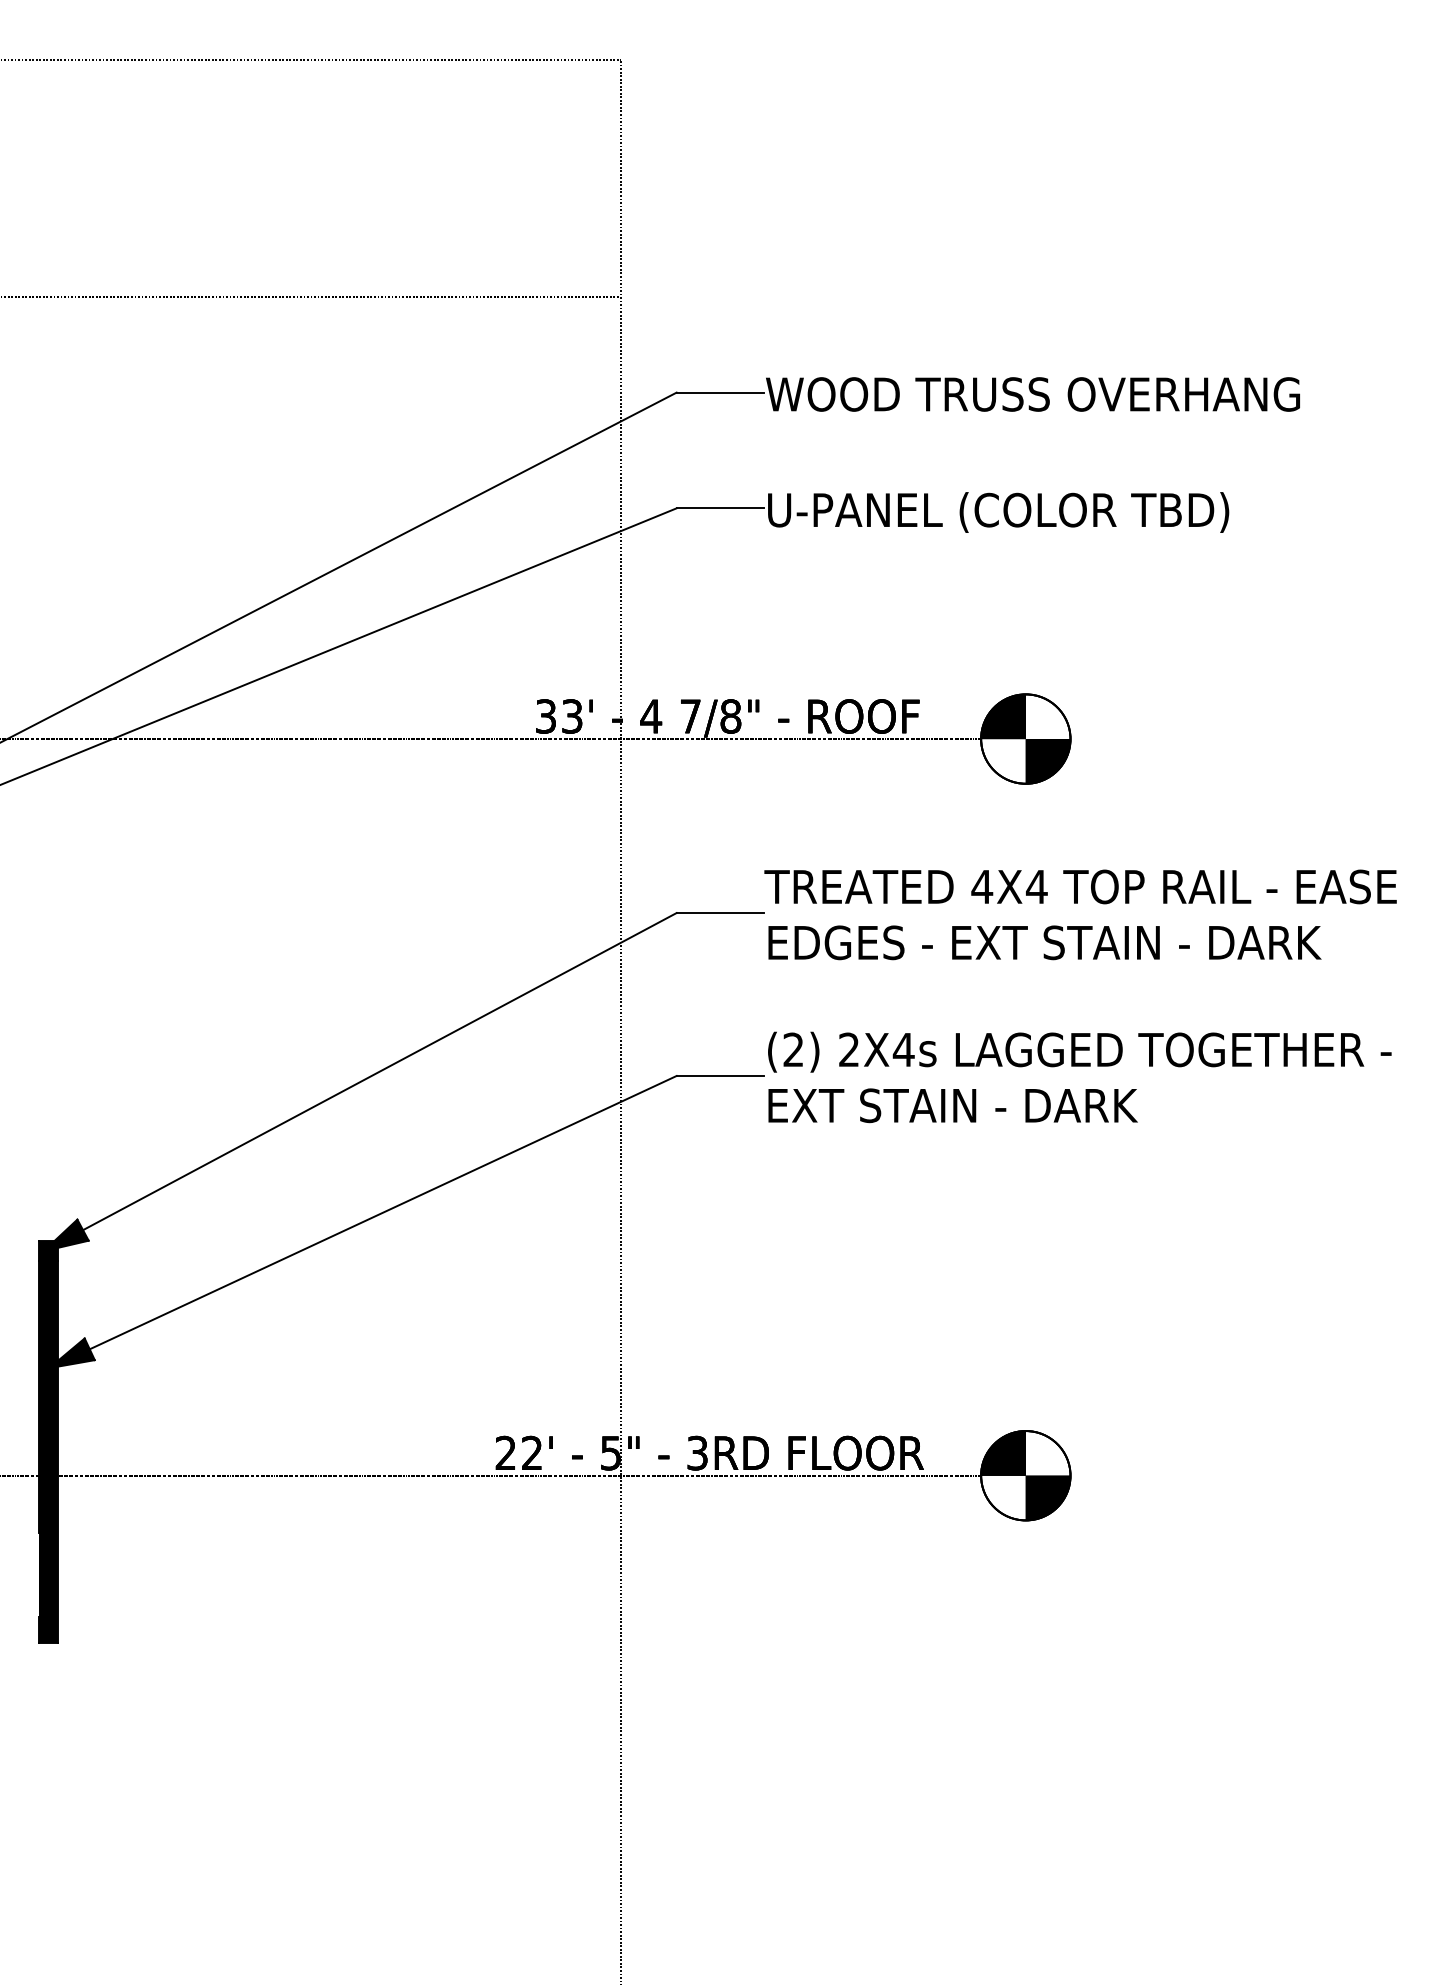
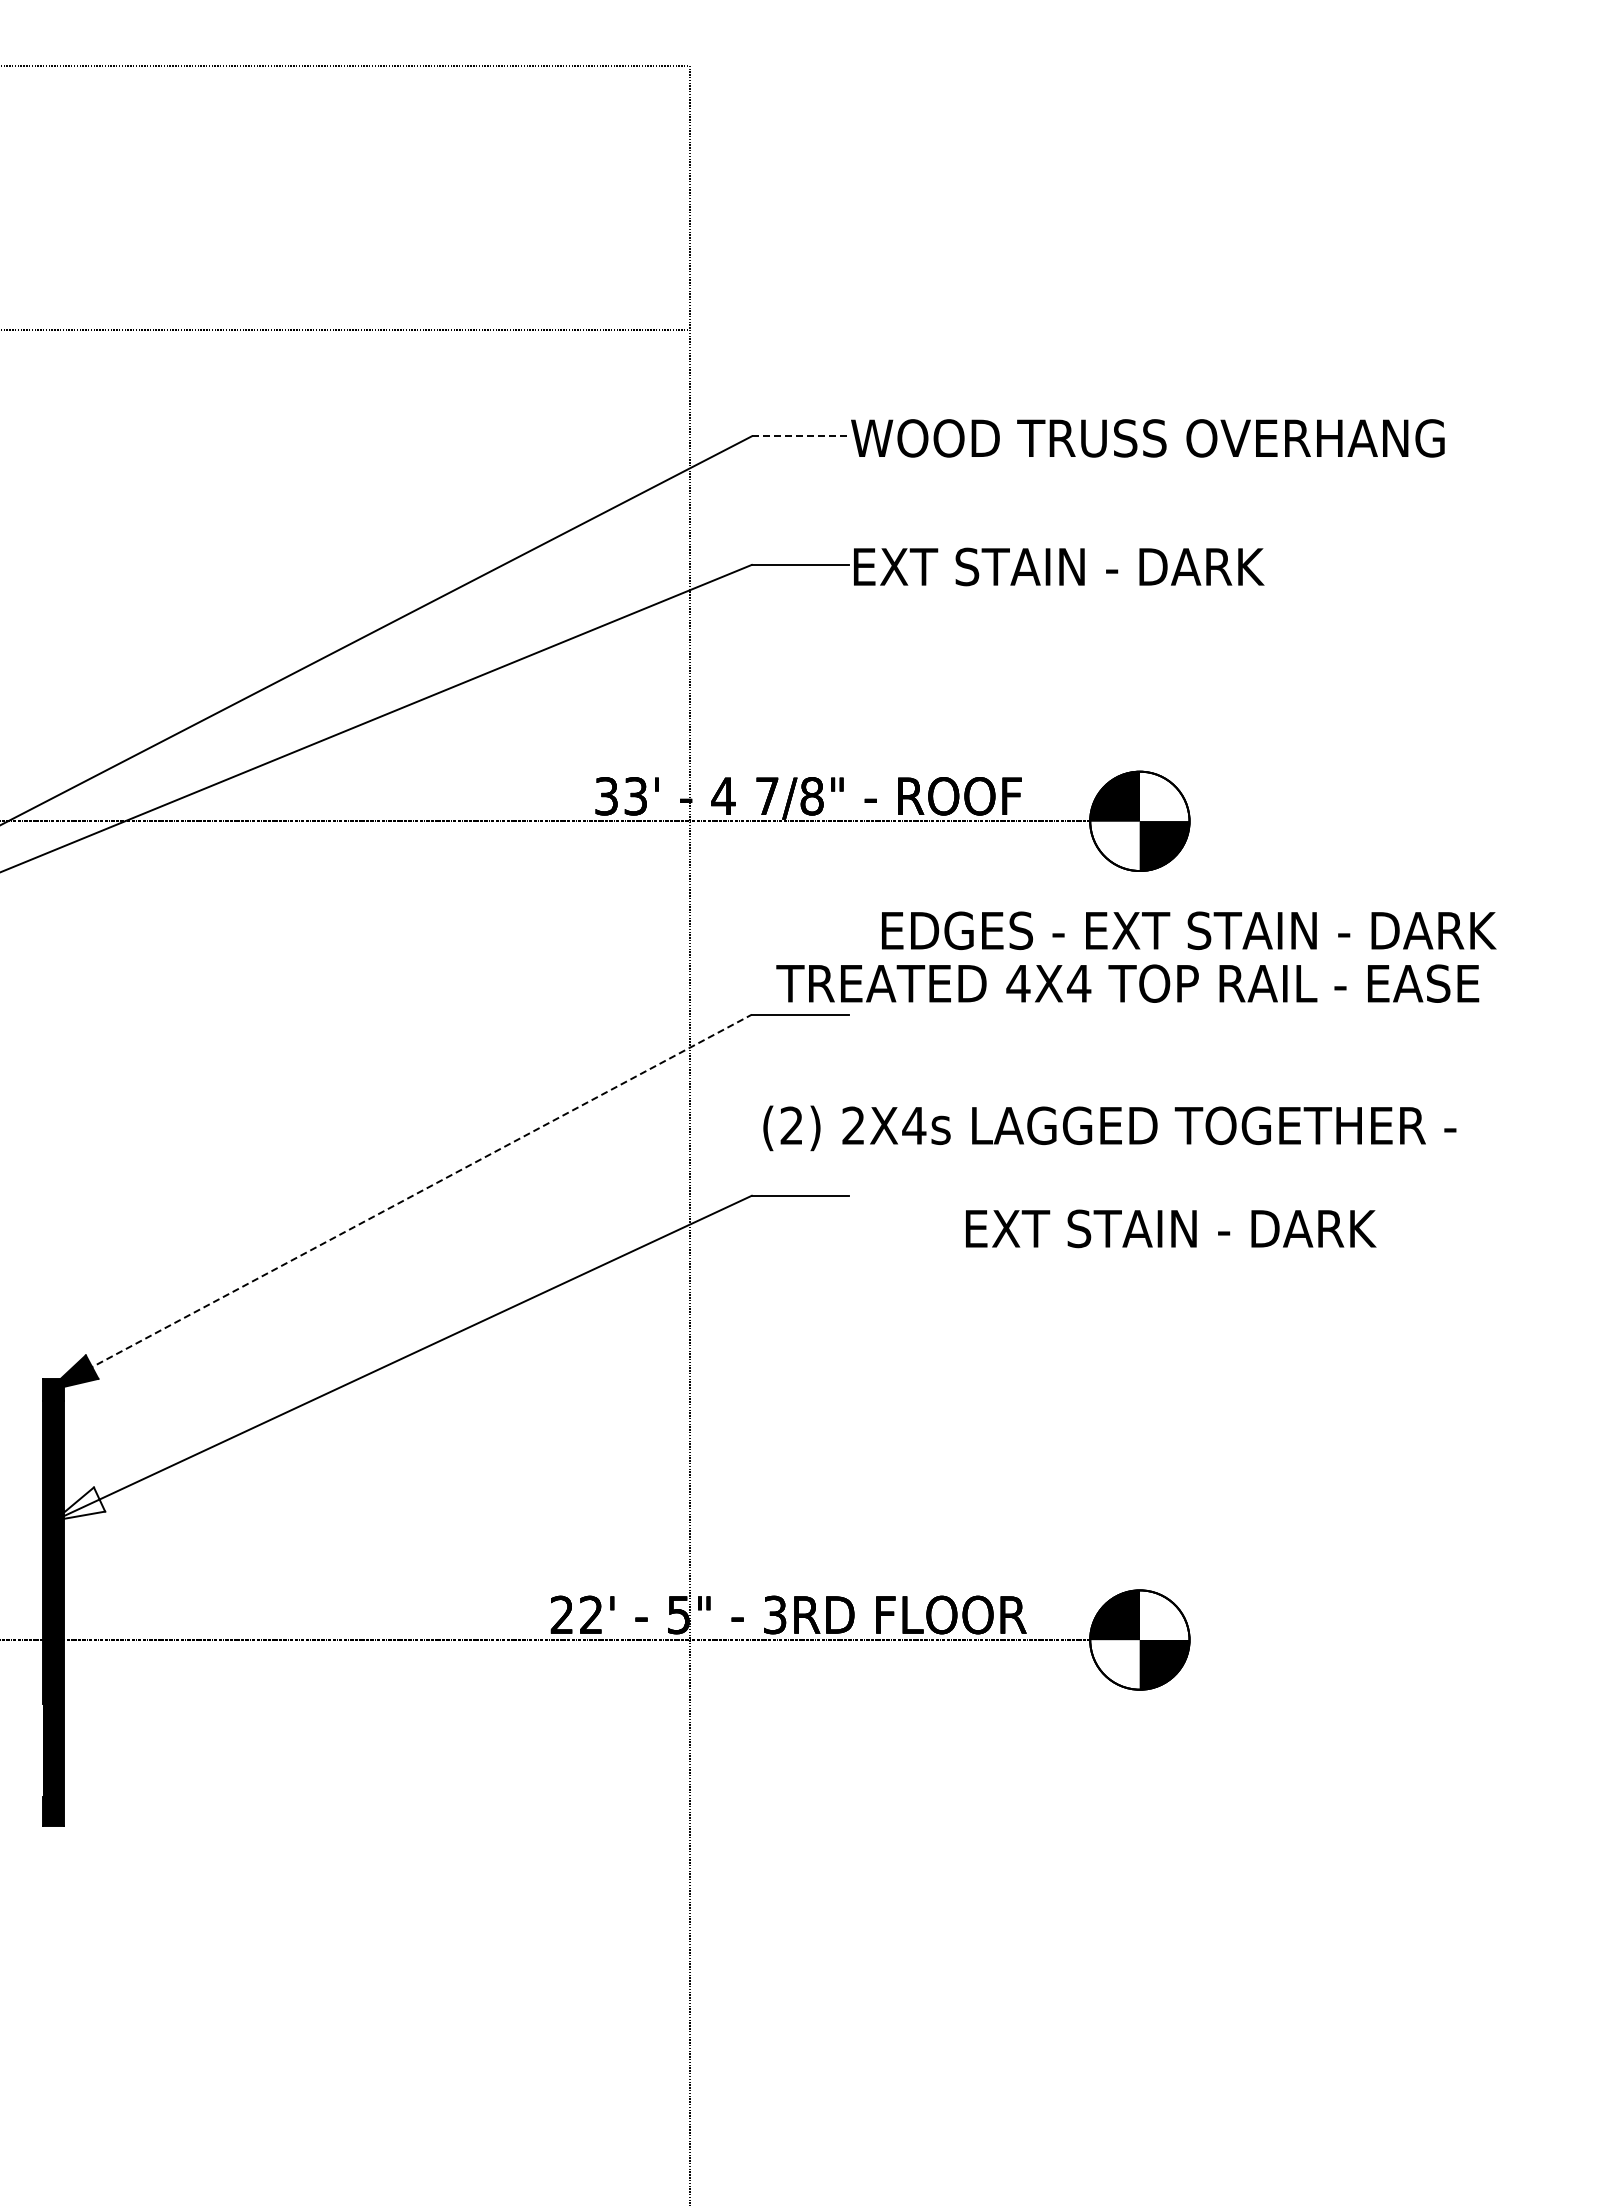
line: (720, 392) -> (800, 436), solid -> dashed
text: (998, 512) -> (1109, 569), U-PANEL (COLOR TBD) -> EXT STAIN - DARK
text: (1080, 886) -> (1127, 983), moved
text: (1045, 942) -> (1189, 930), moved
text: (1079, 1052) -> (1109, 1128), moved
line: (360, 1082) -> (400, 1202), solid -> dashed
text: (953, 1105) -> (1171, 1228), moved
fill: (71, 1352) -> (79, 1503), removed

